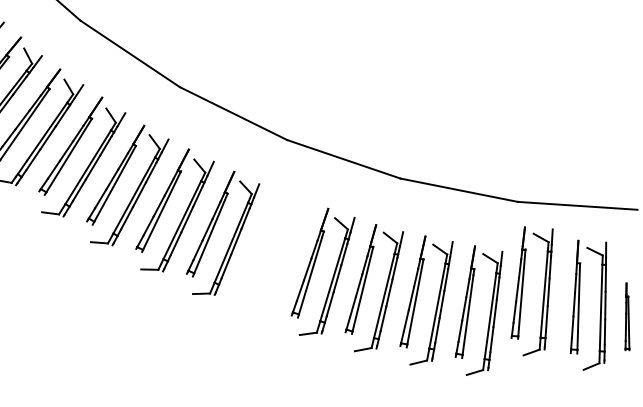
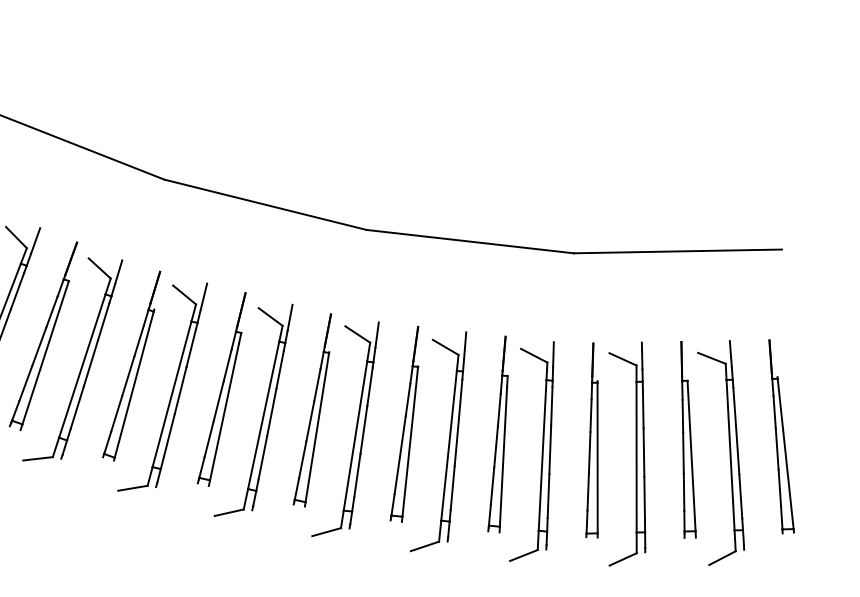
part: (263, 250) -> (139, 374), added
part: (523, 289) -> (599, 451), moved
part: (579, 304) -> (692, 452), moved
part: (627, 316) -> (780, 436), size x1.67

